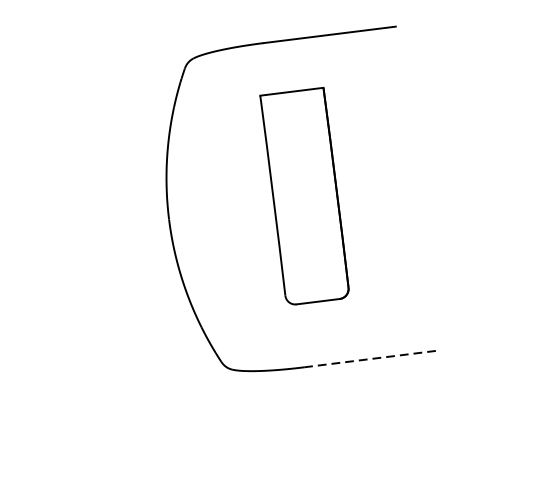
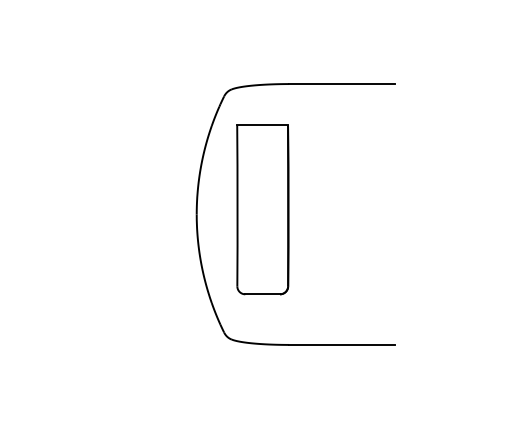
part: (304, 196) -> (262, 209), moved
line: (370, 358) -> (342, 344), dashed -> solid

